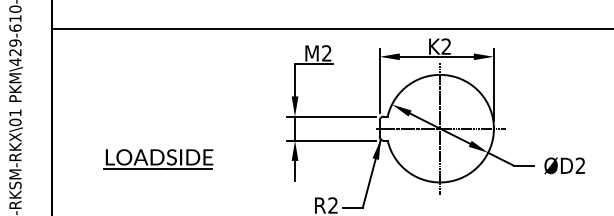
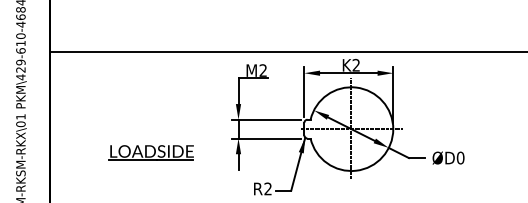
part: (157, 158) -> (150, 152), moved
text: (580, 165) -> (460, 157), ØD2 -> ØD0

